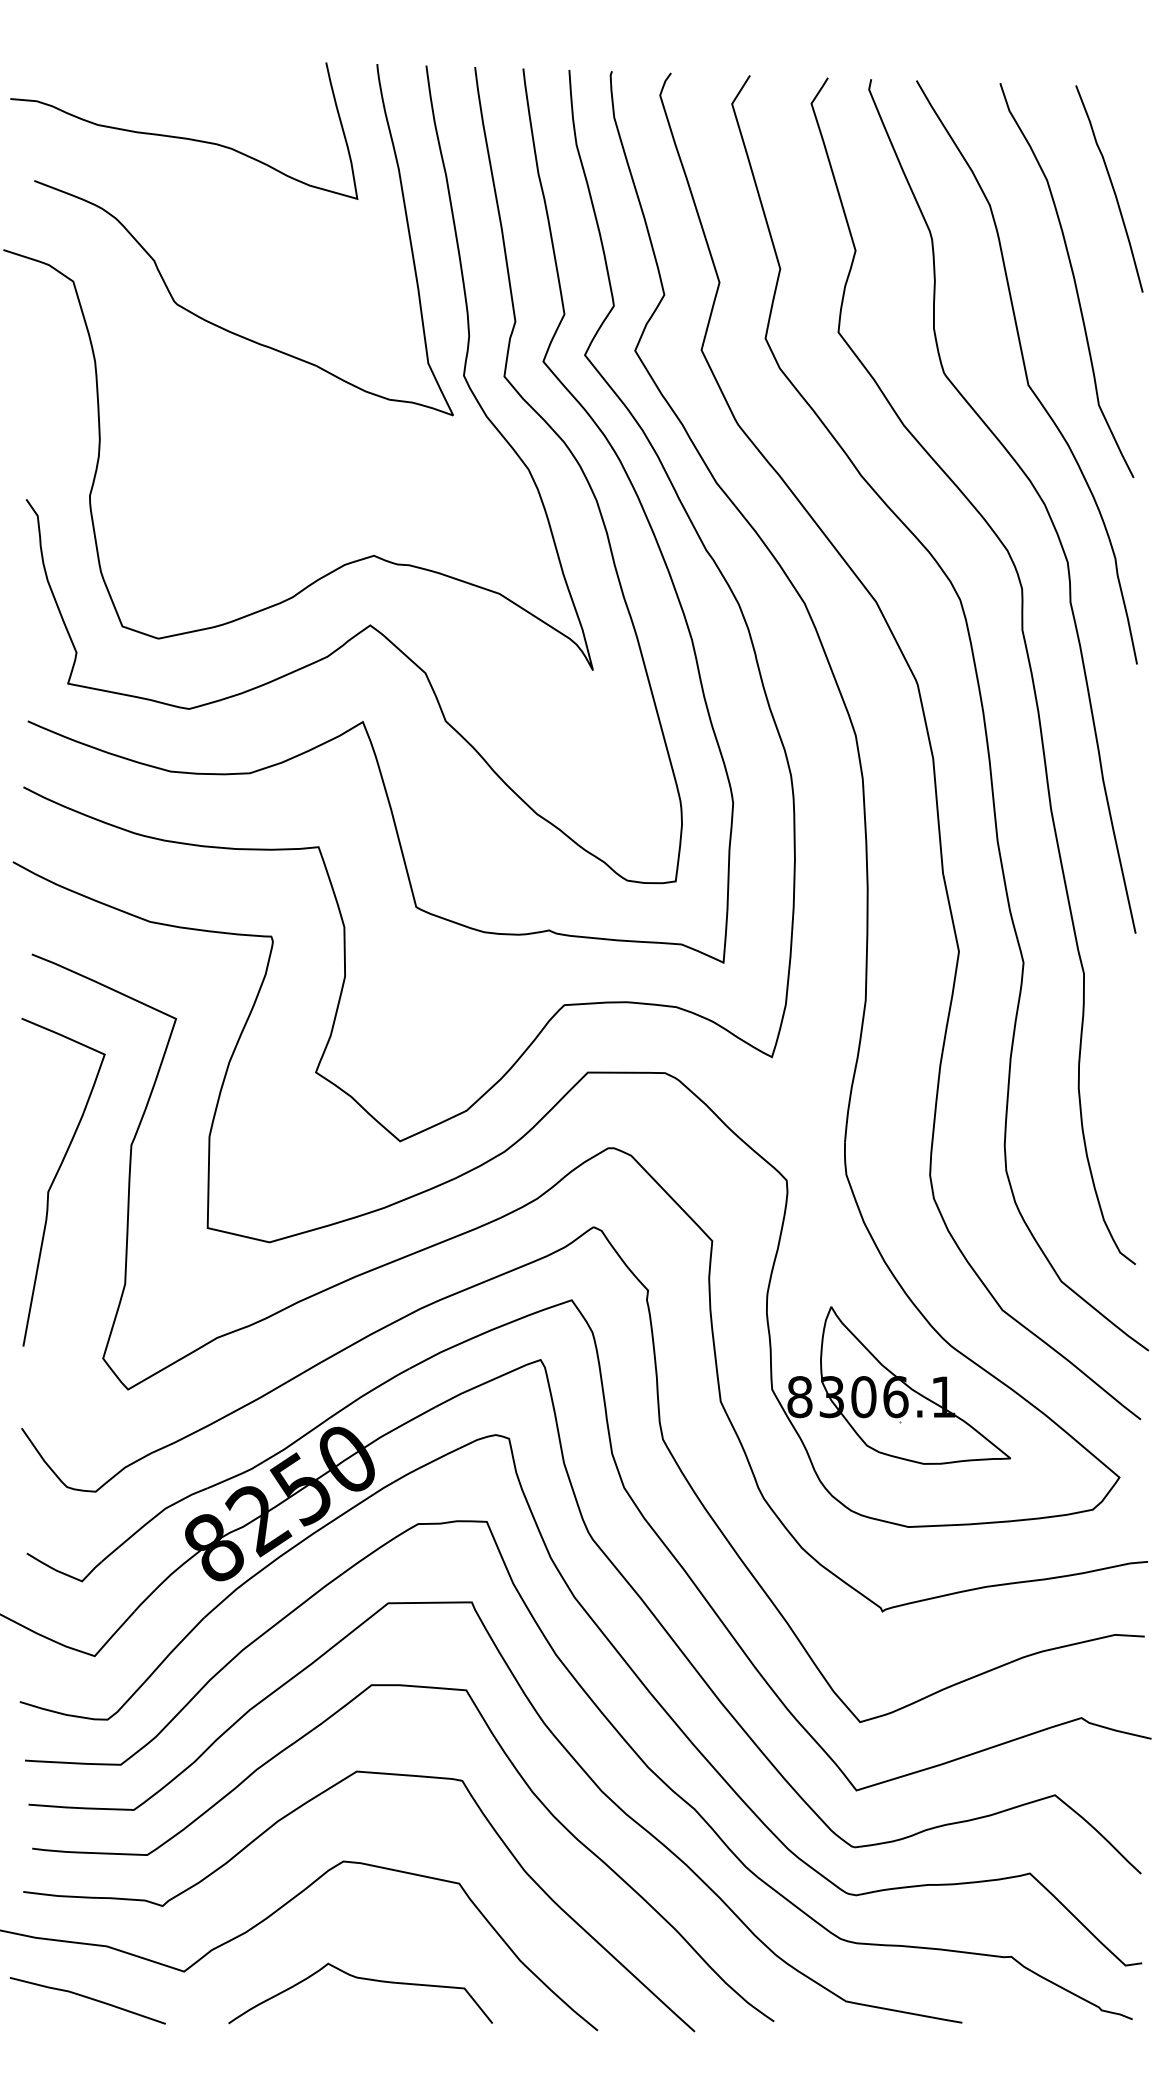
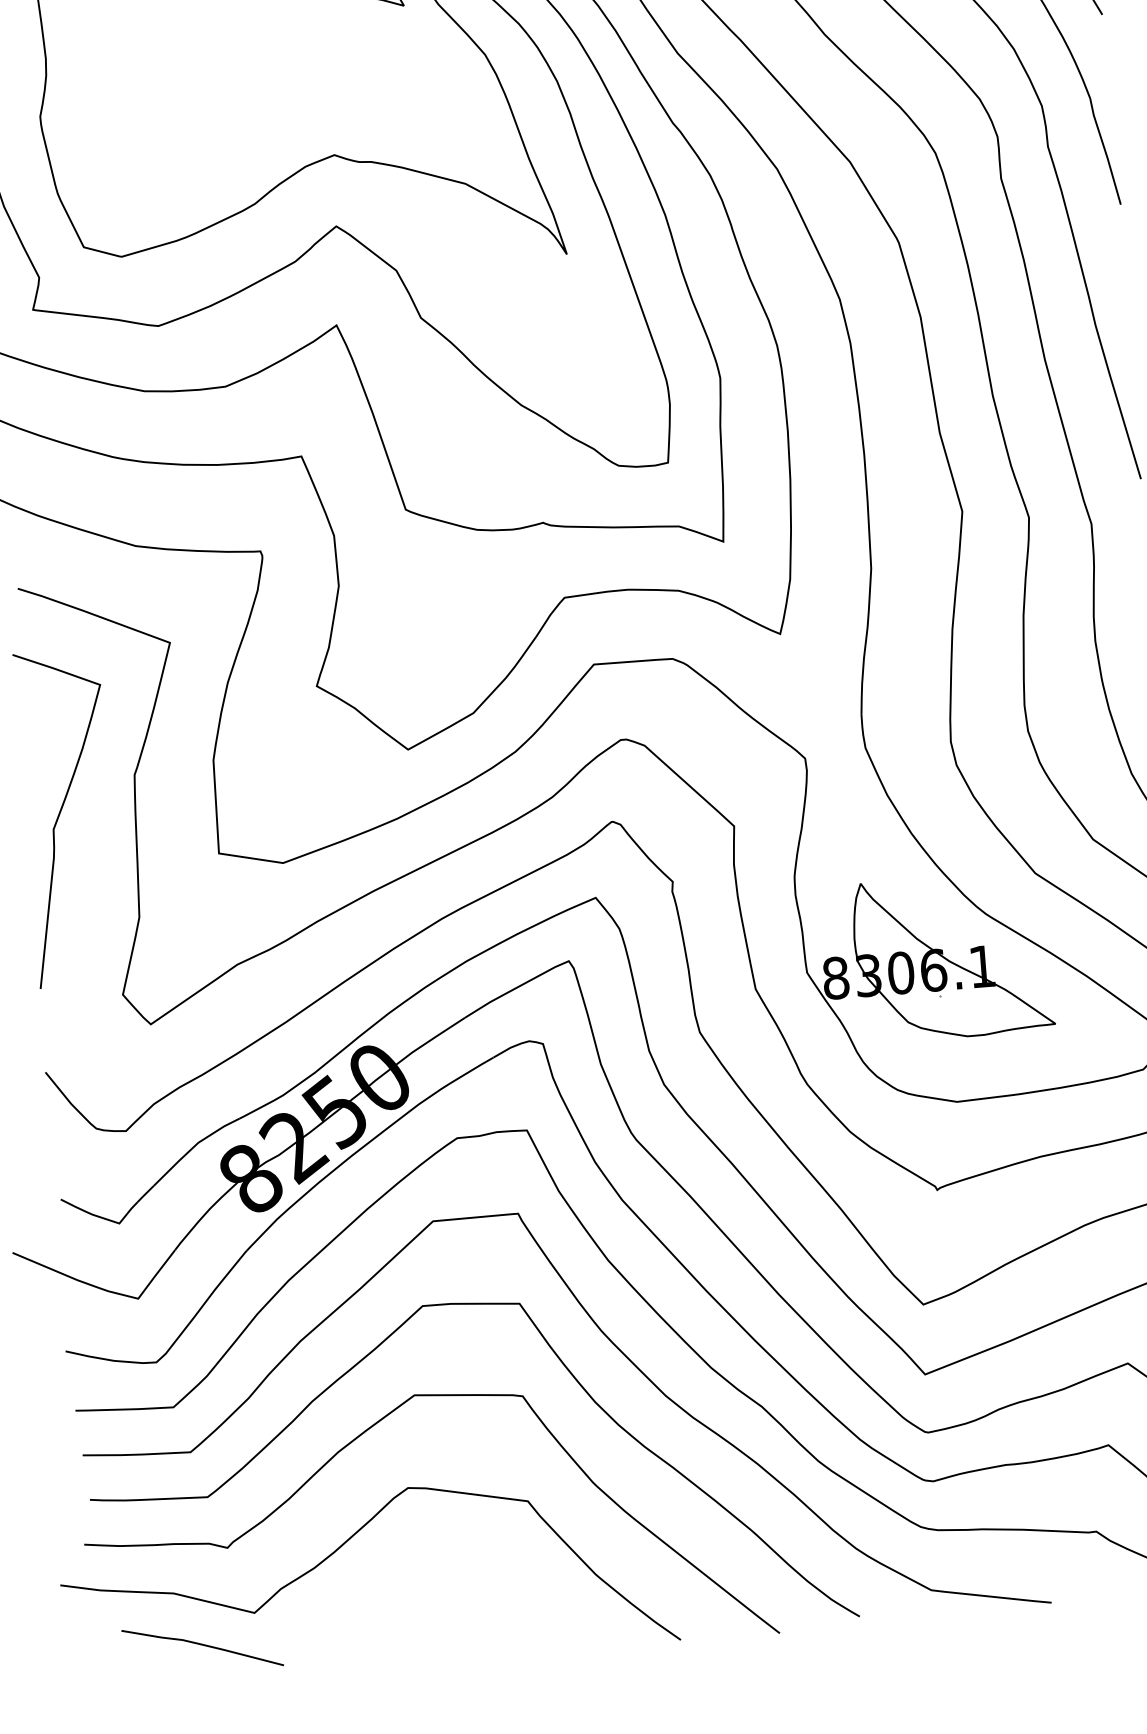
curve: (361, 1979) -> (435, 1606), removed
curve: (87, 1998) -> (202, 1645), moved

